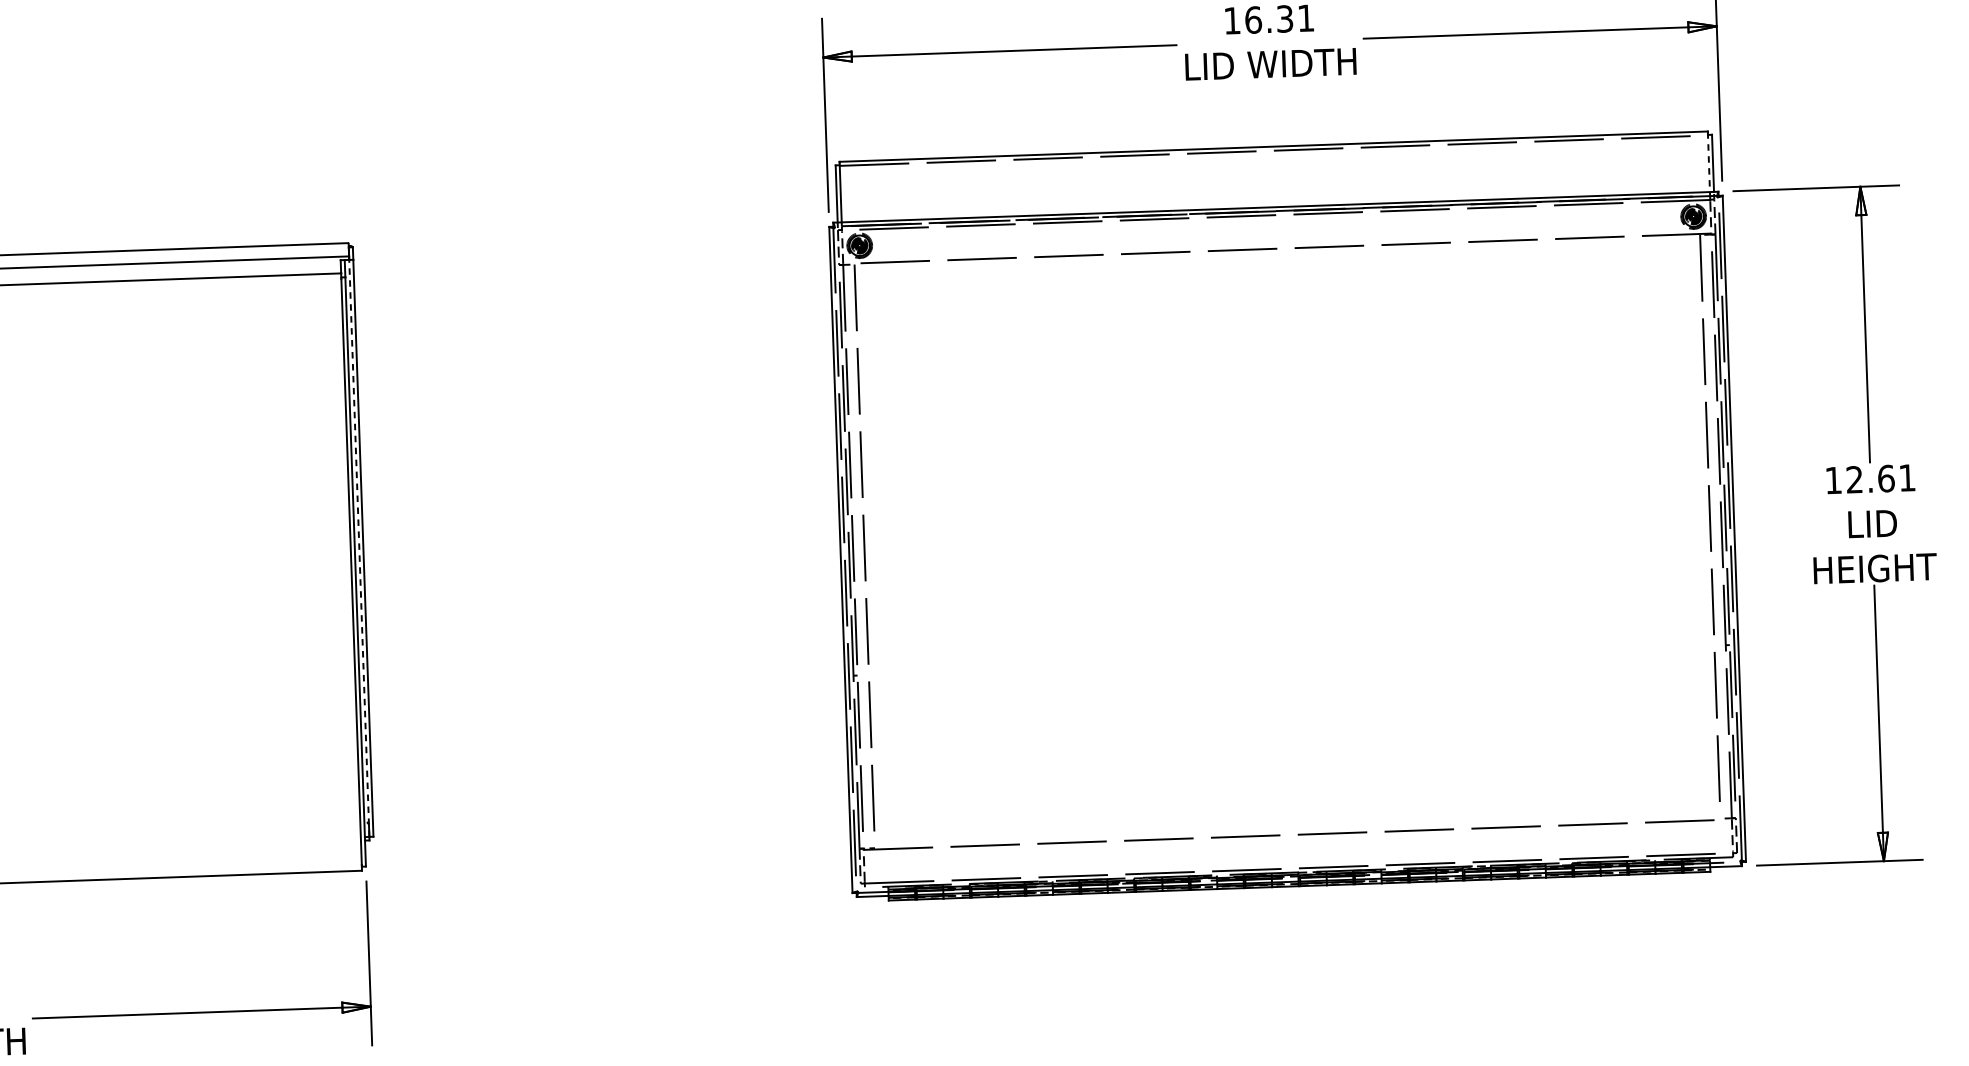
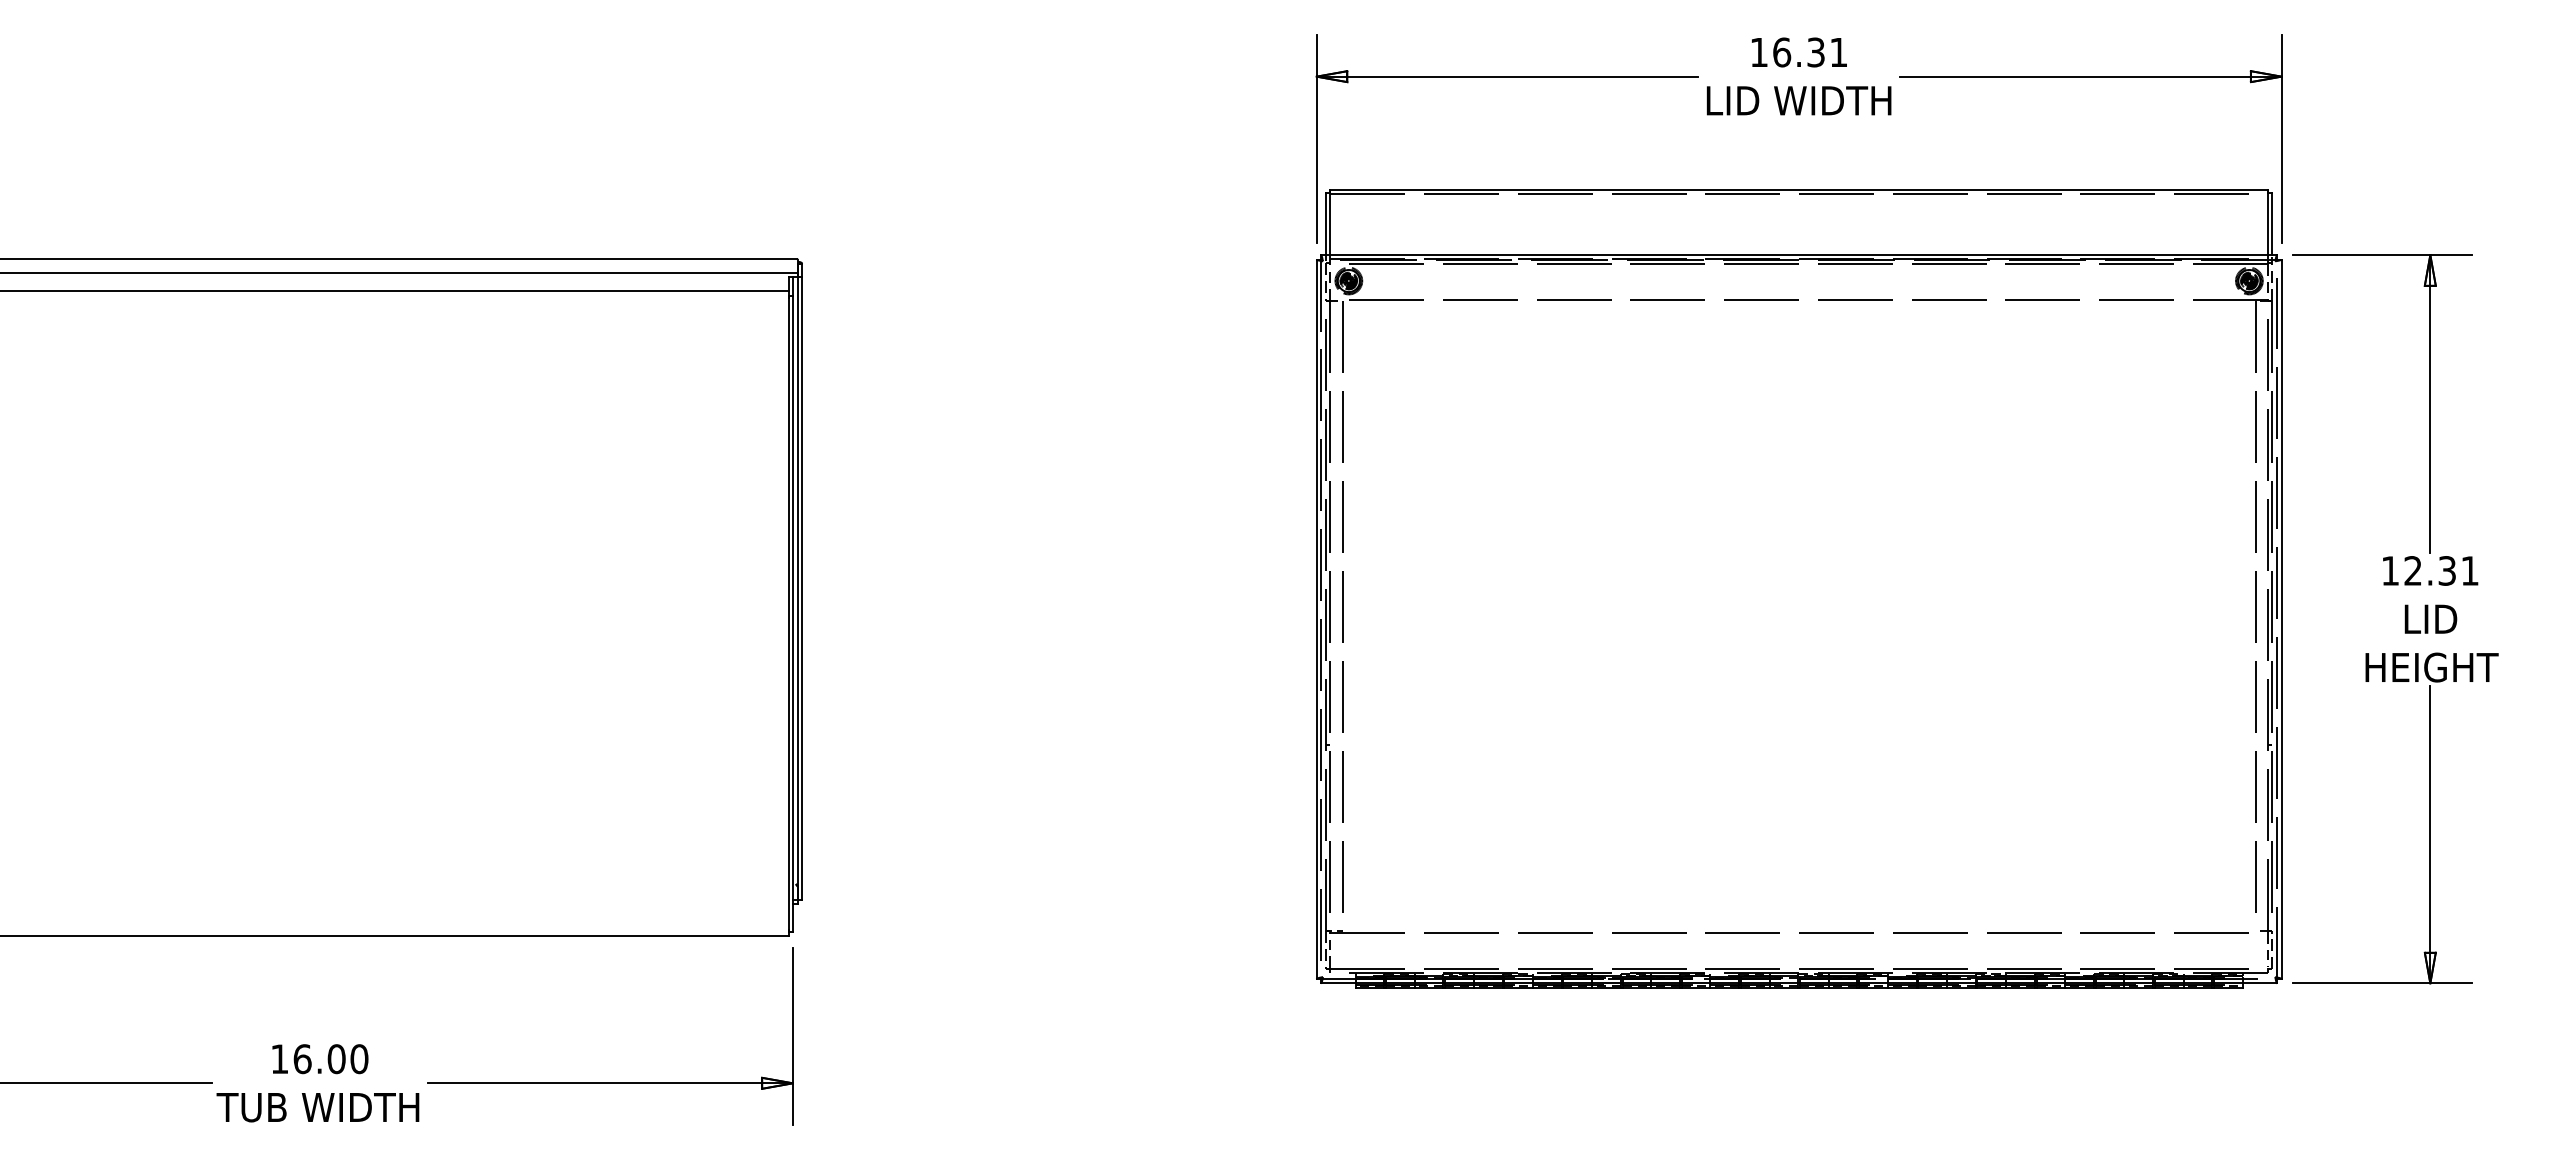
line: (1708, 162) -> (2267, 223), dashed -> solid
text: (1886, 478) -> (2447, 570), 12.61 -> 12.31
line: (359, 548) -> (797, 588), dashed -> solid

